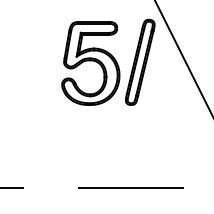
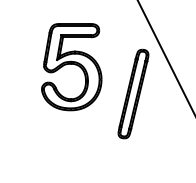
part: (140, 61) -> (133, 93), moved

